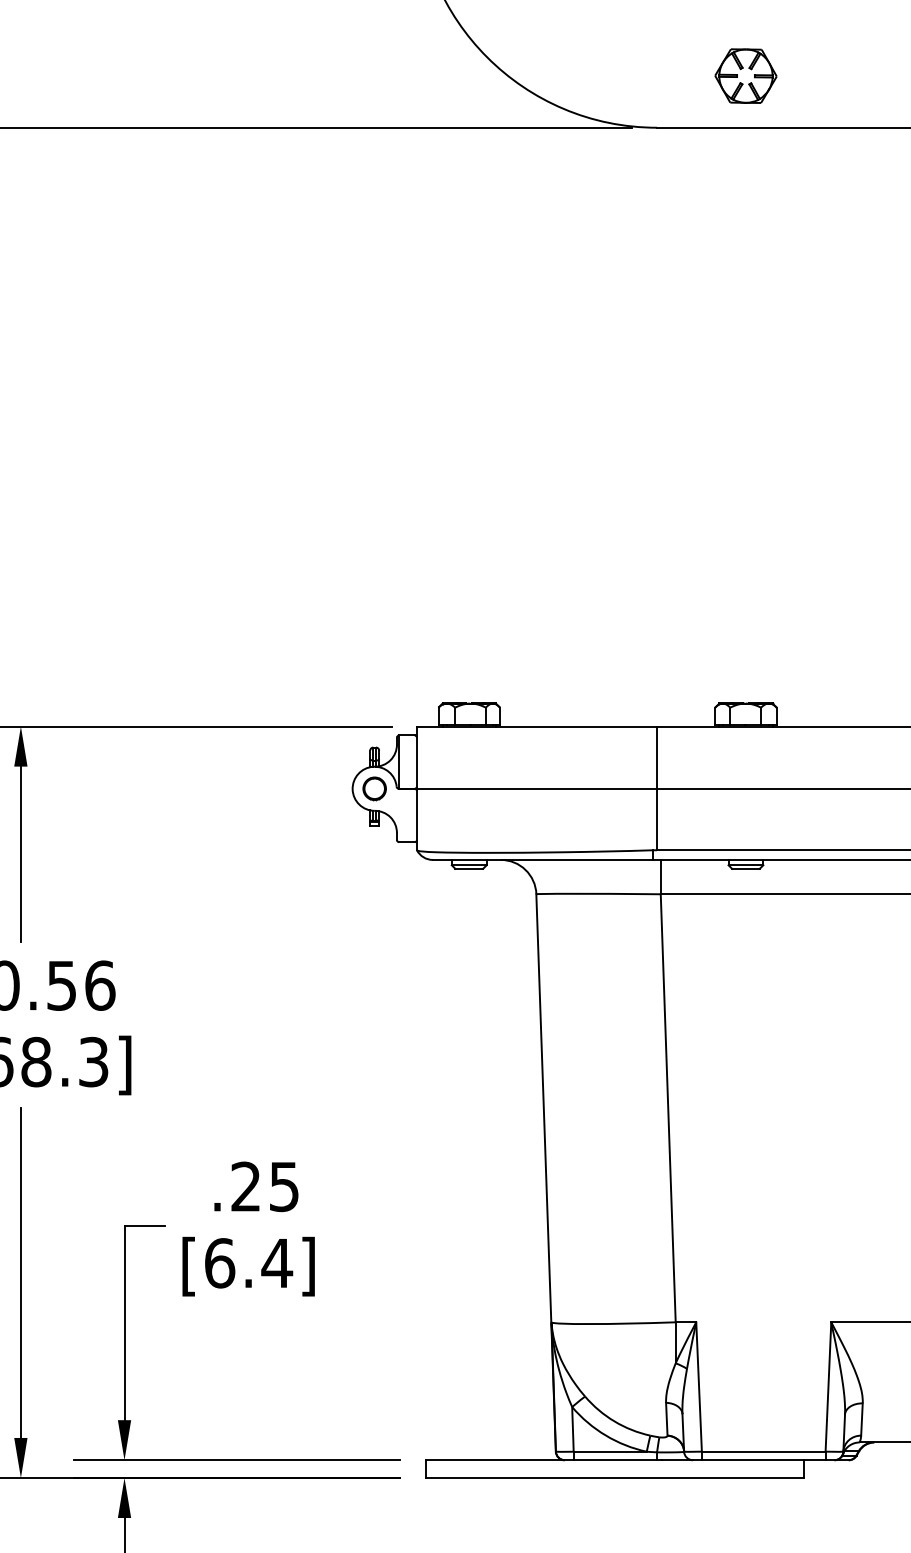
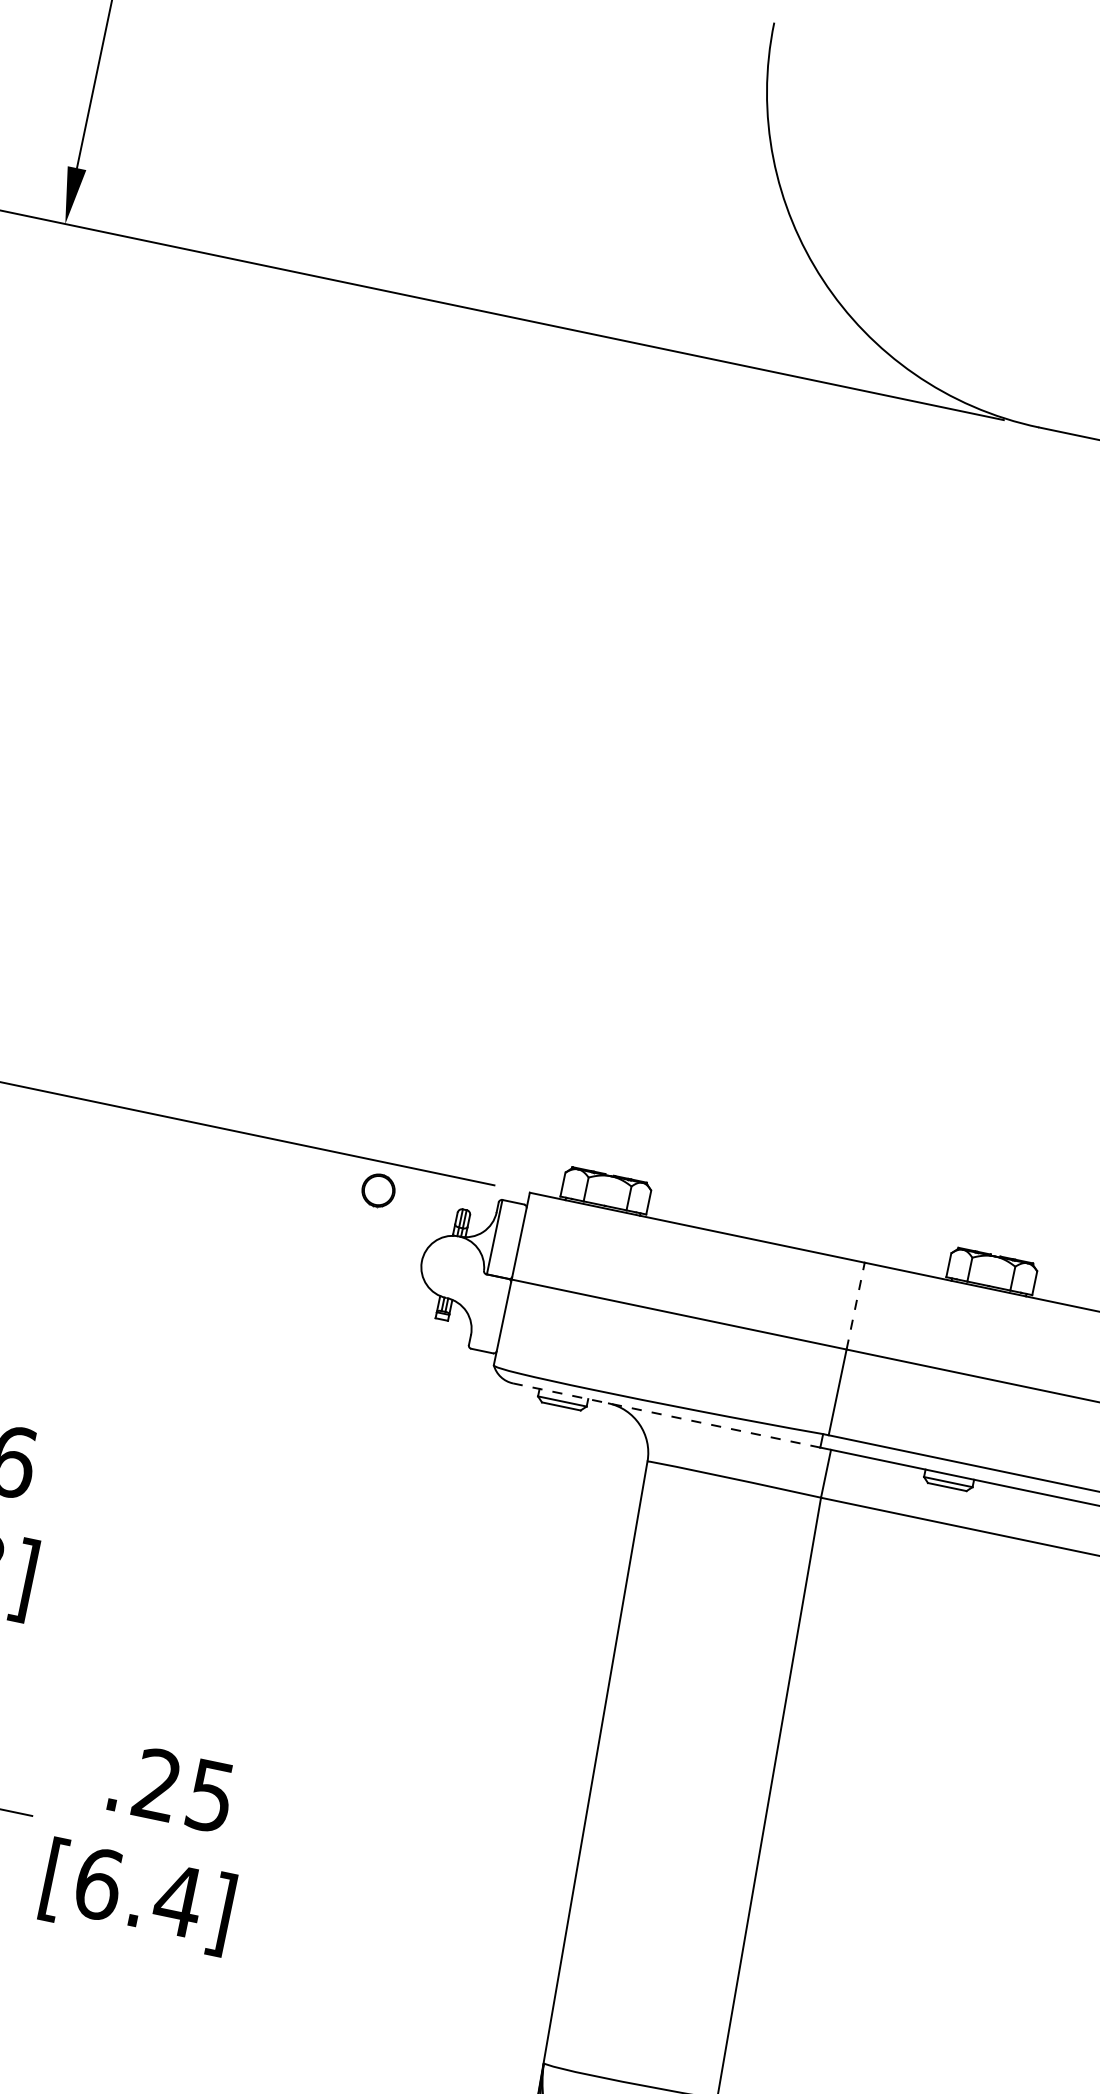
line: (657, 757) -> (856, 1305), solid -> dashed
part: (374, 788) -> (378, 1190), moved
line: (542, 859) -> (666, 1414), solid -> dashed

